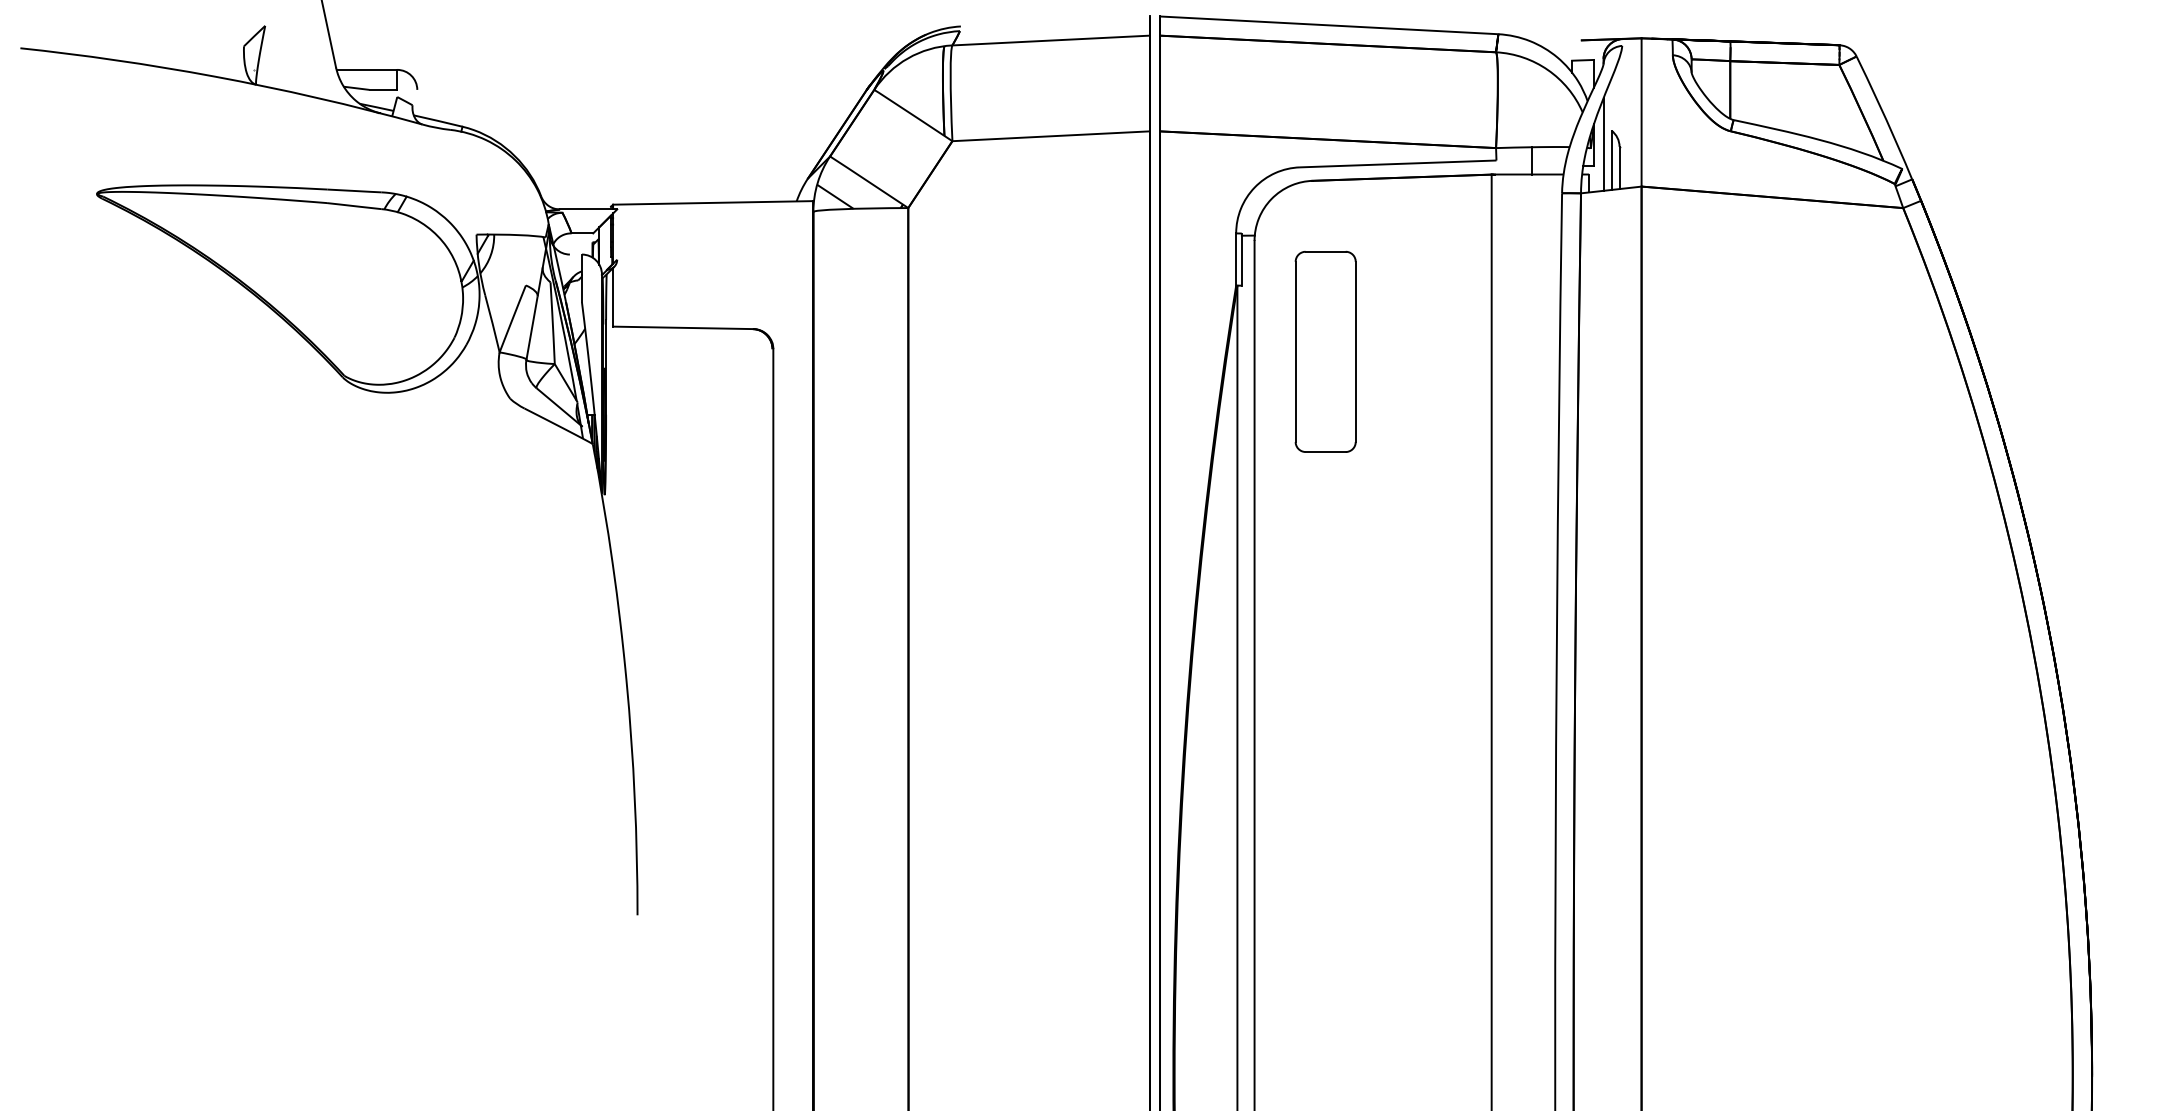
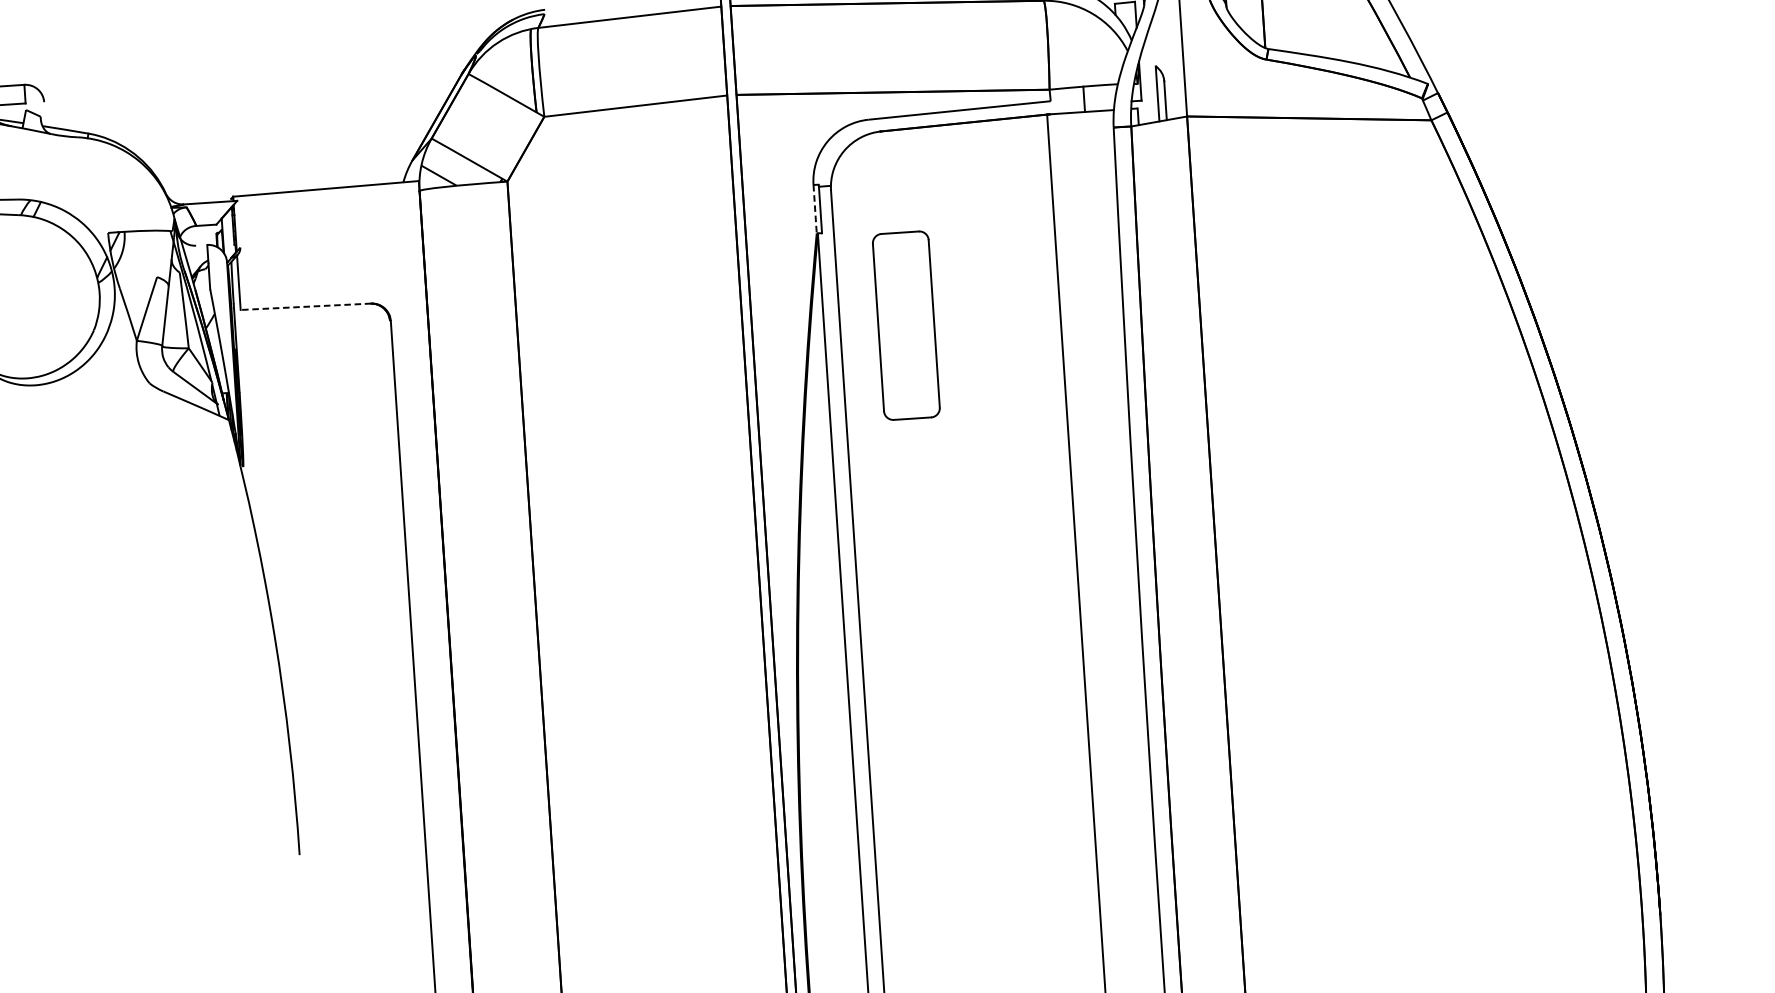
line: (1603, 144) -> (1149, 79), removed
line: (1236, 260) -> (815, 210), solid -> dashed
line: (682, 327) -> (305, 306), solid -> dashed
part: (1325, 351) -> (906, 325), moved

